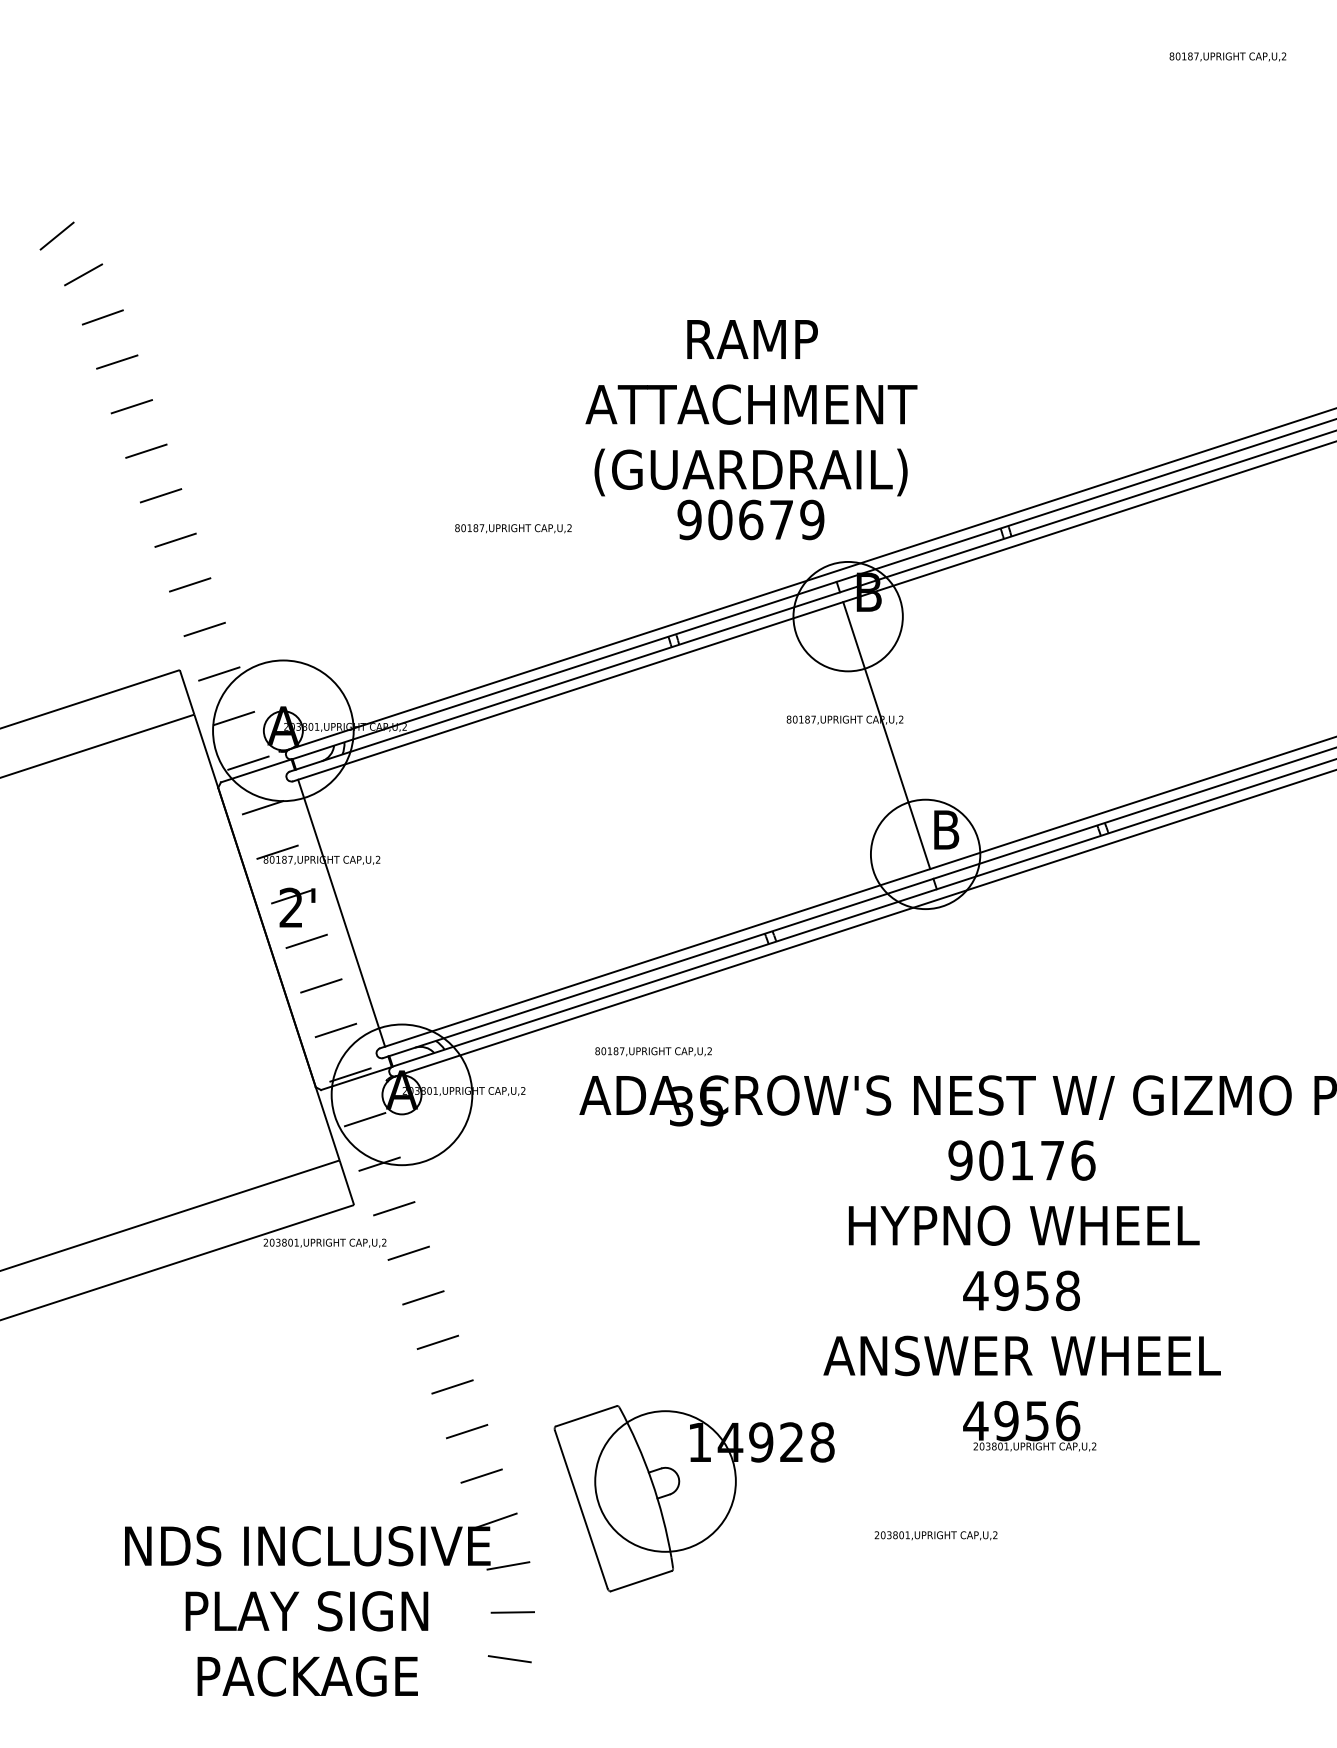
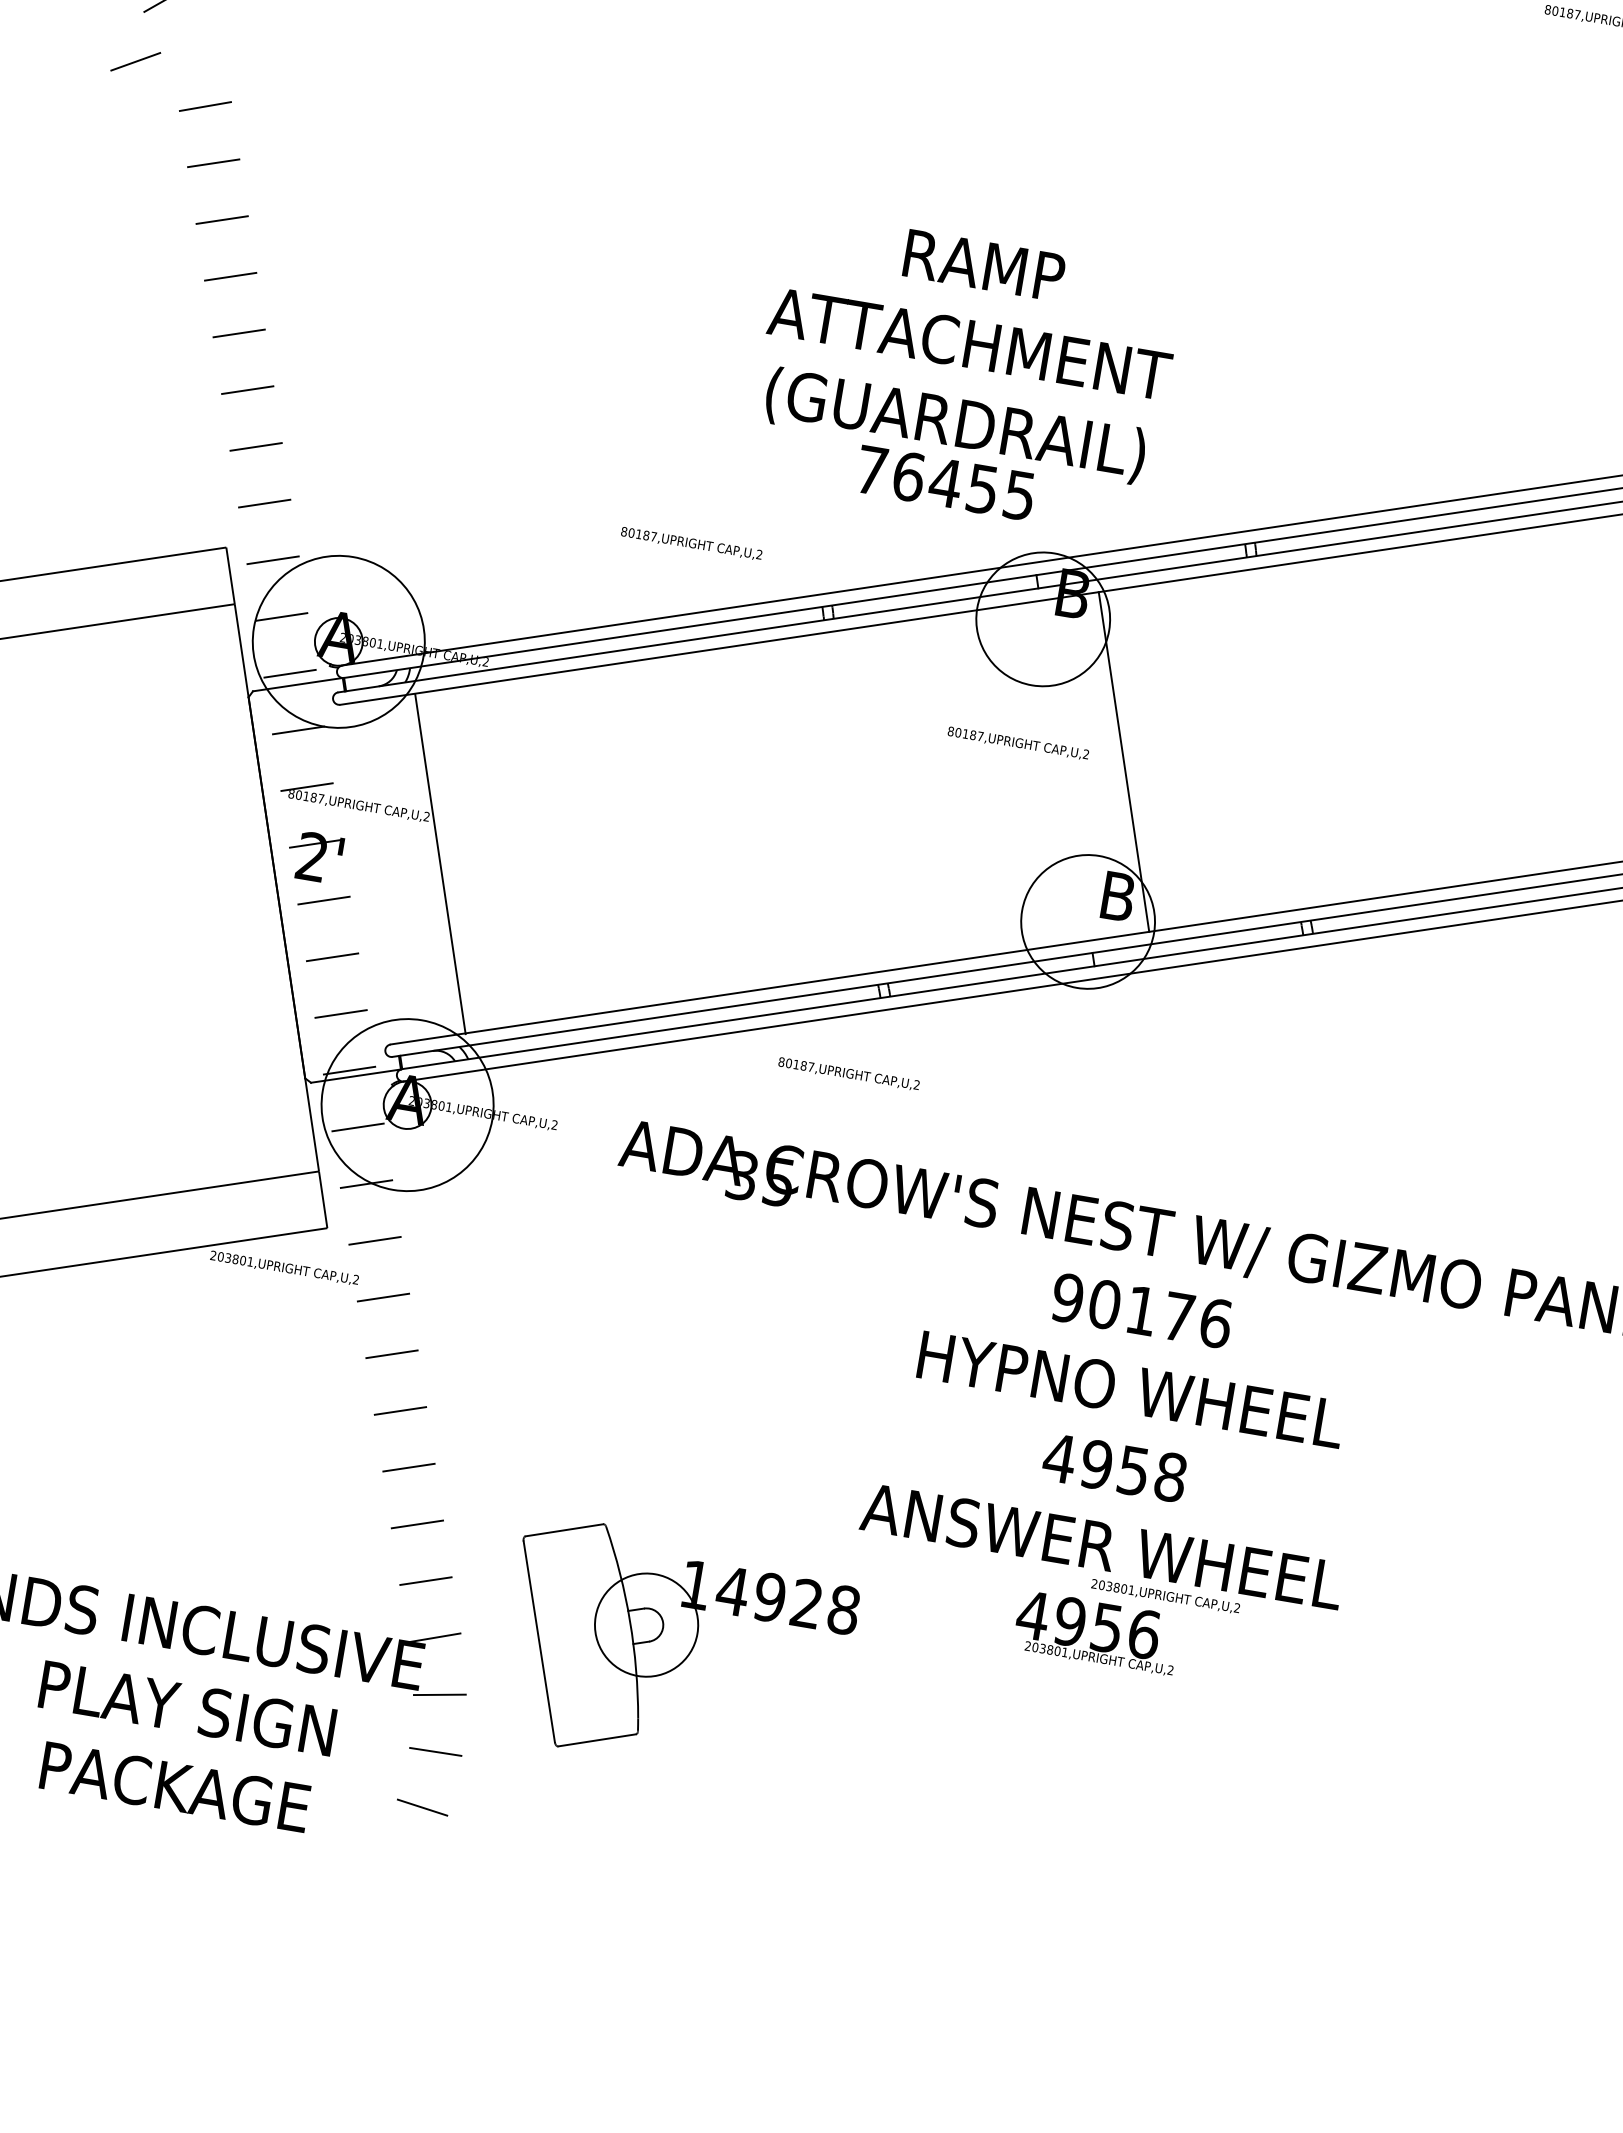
line: (83, 274) -> (135, 61), moved
text: (750, 519) -> (945, 482), 90679 -> 76455
text: (513, 528) -> (691, 543), moved
line: (886, 735) -> (1123, 761), moved
line: (341, 912) -> (440, 863), moved
text: (653, 1051) -> (848, 1073), moved
circle: (665, 1481) -> (646, 1625), size x0.6
text: (935, 1535) -> (1164, 1596), moved

